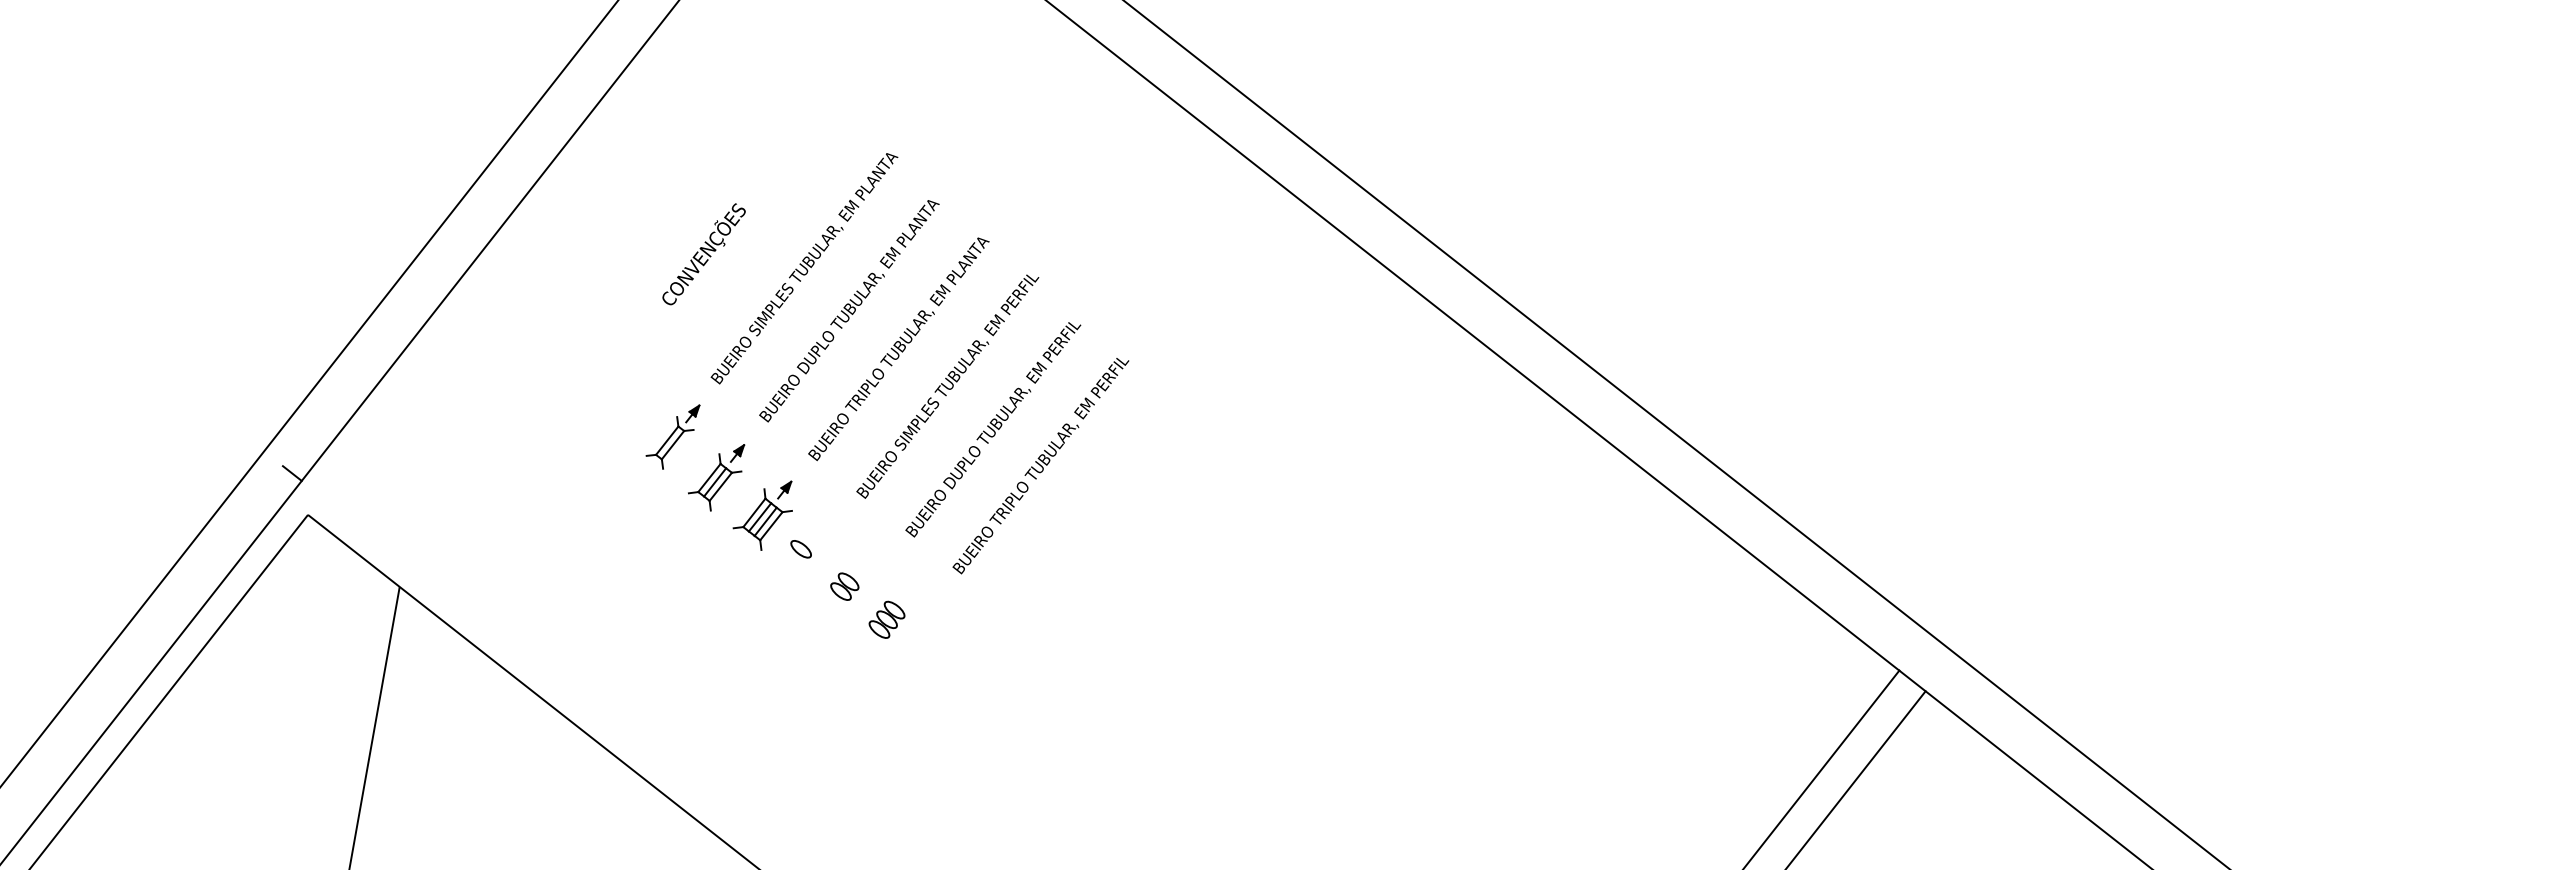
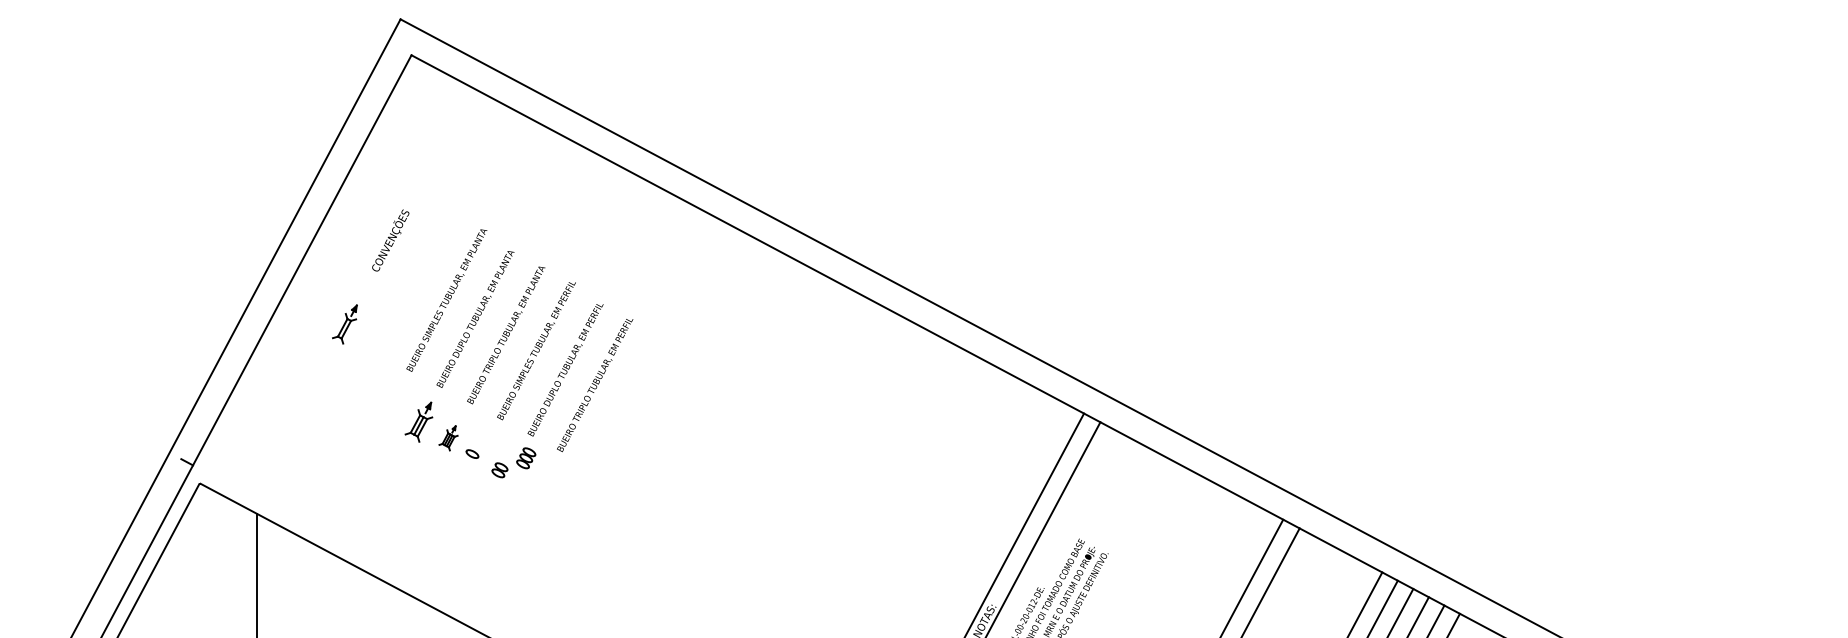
text: (703, 254) -> (390, 240), moved
part: (671, 435) -> (344, 324), moved
part: (763, 513) -> (448, 438), size x0.6
part: (887, 620) -> (526, 458), moved

